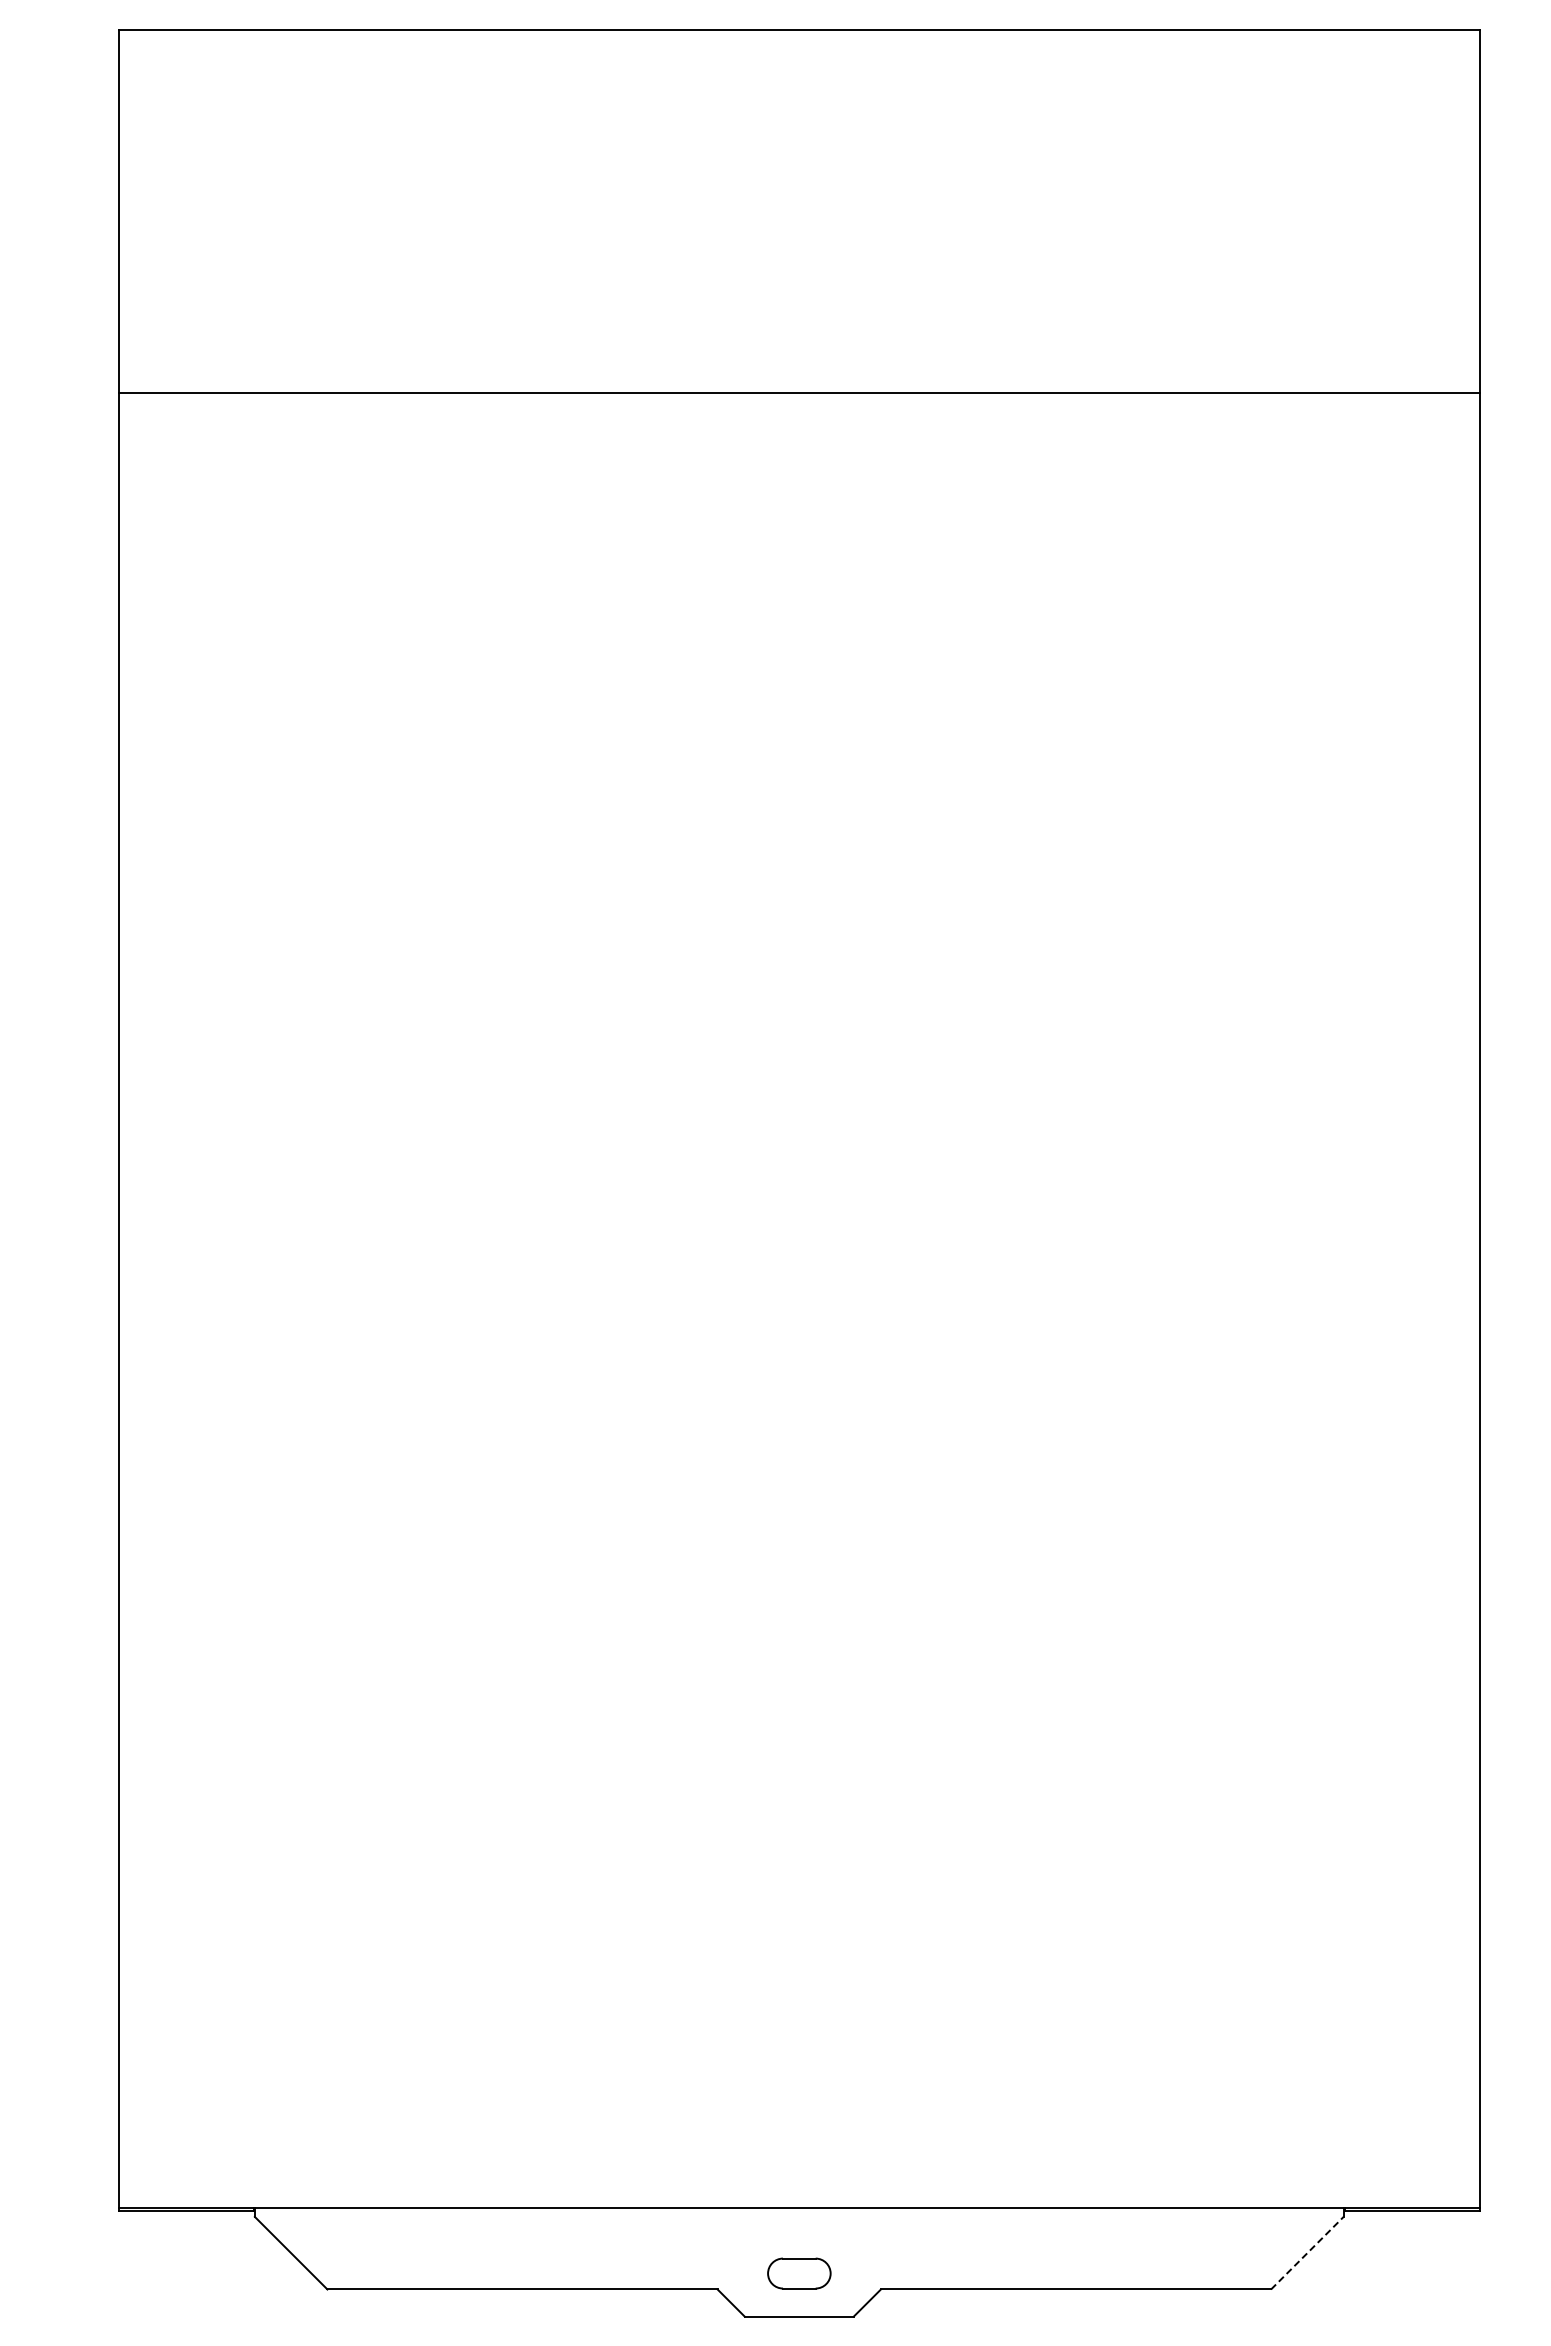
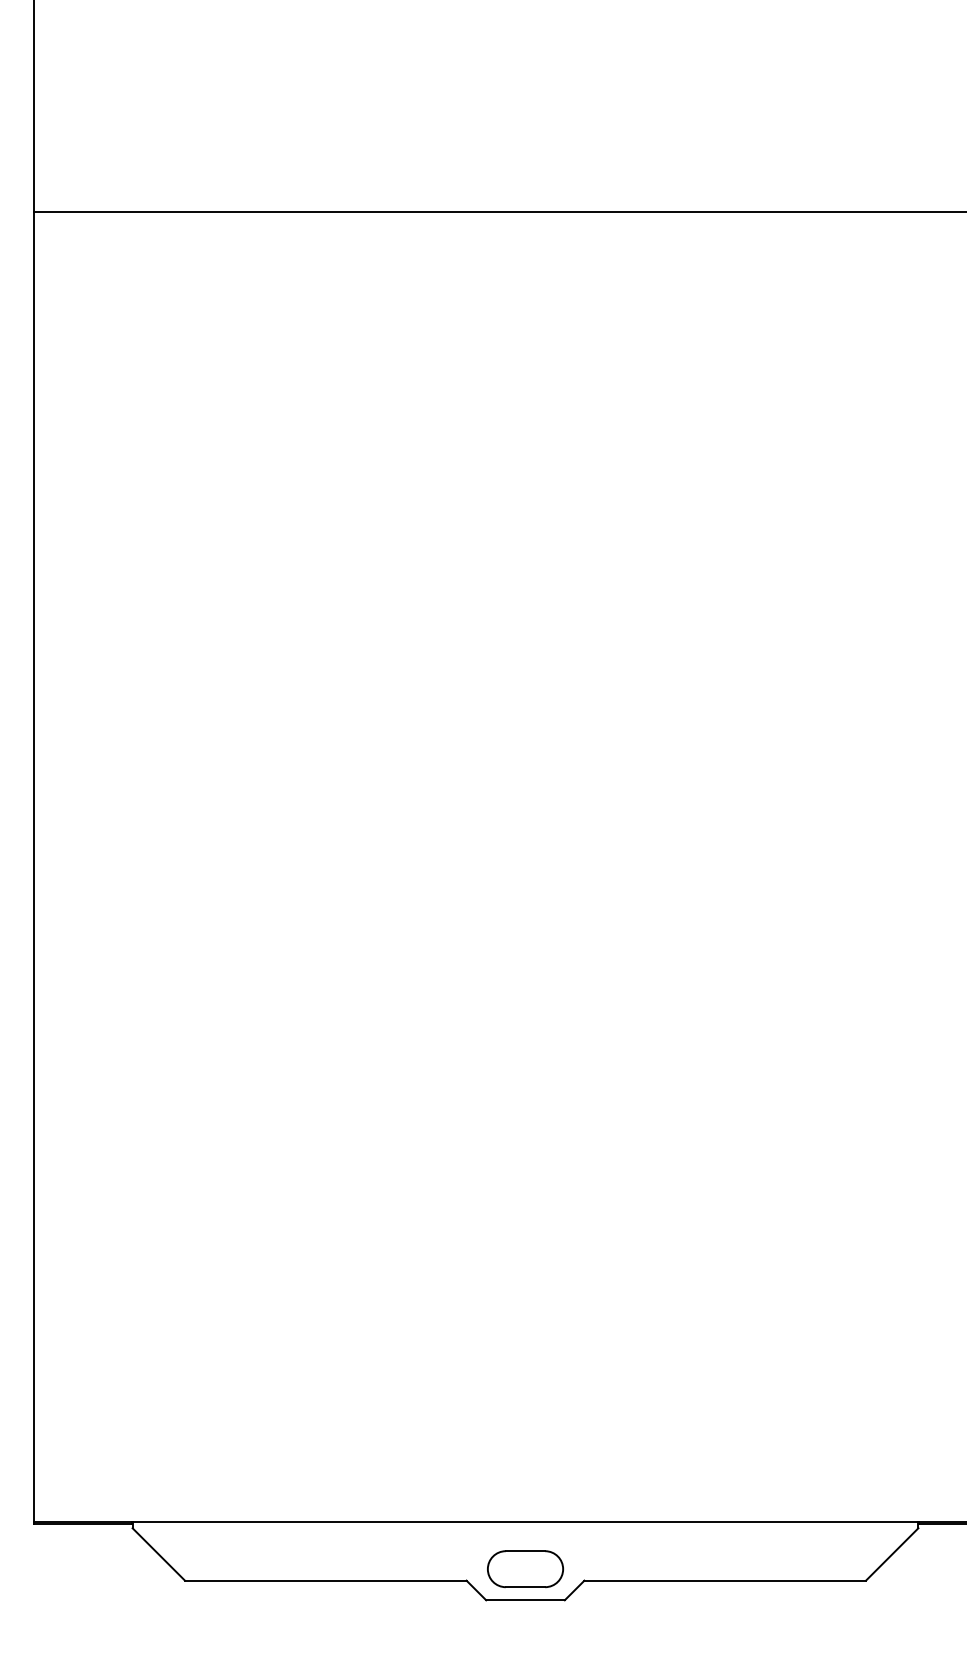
line: (1307, 2252) -> (892, 1553), dashed -> solid
part: (799, 2273) -> (525, 1569), size x1.67

